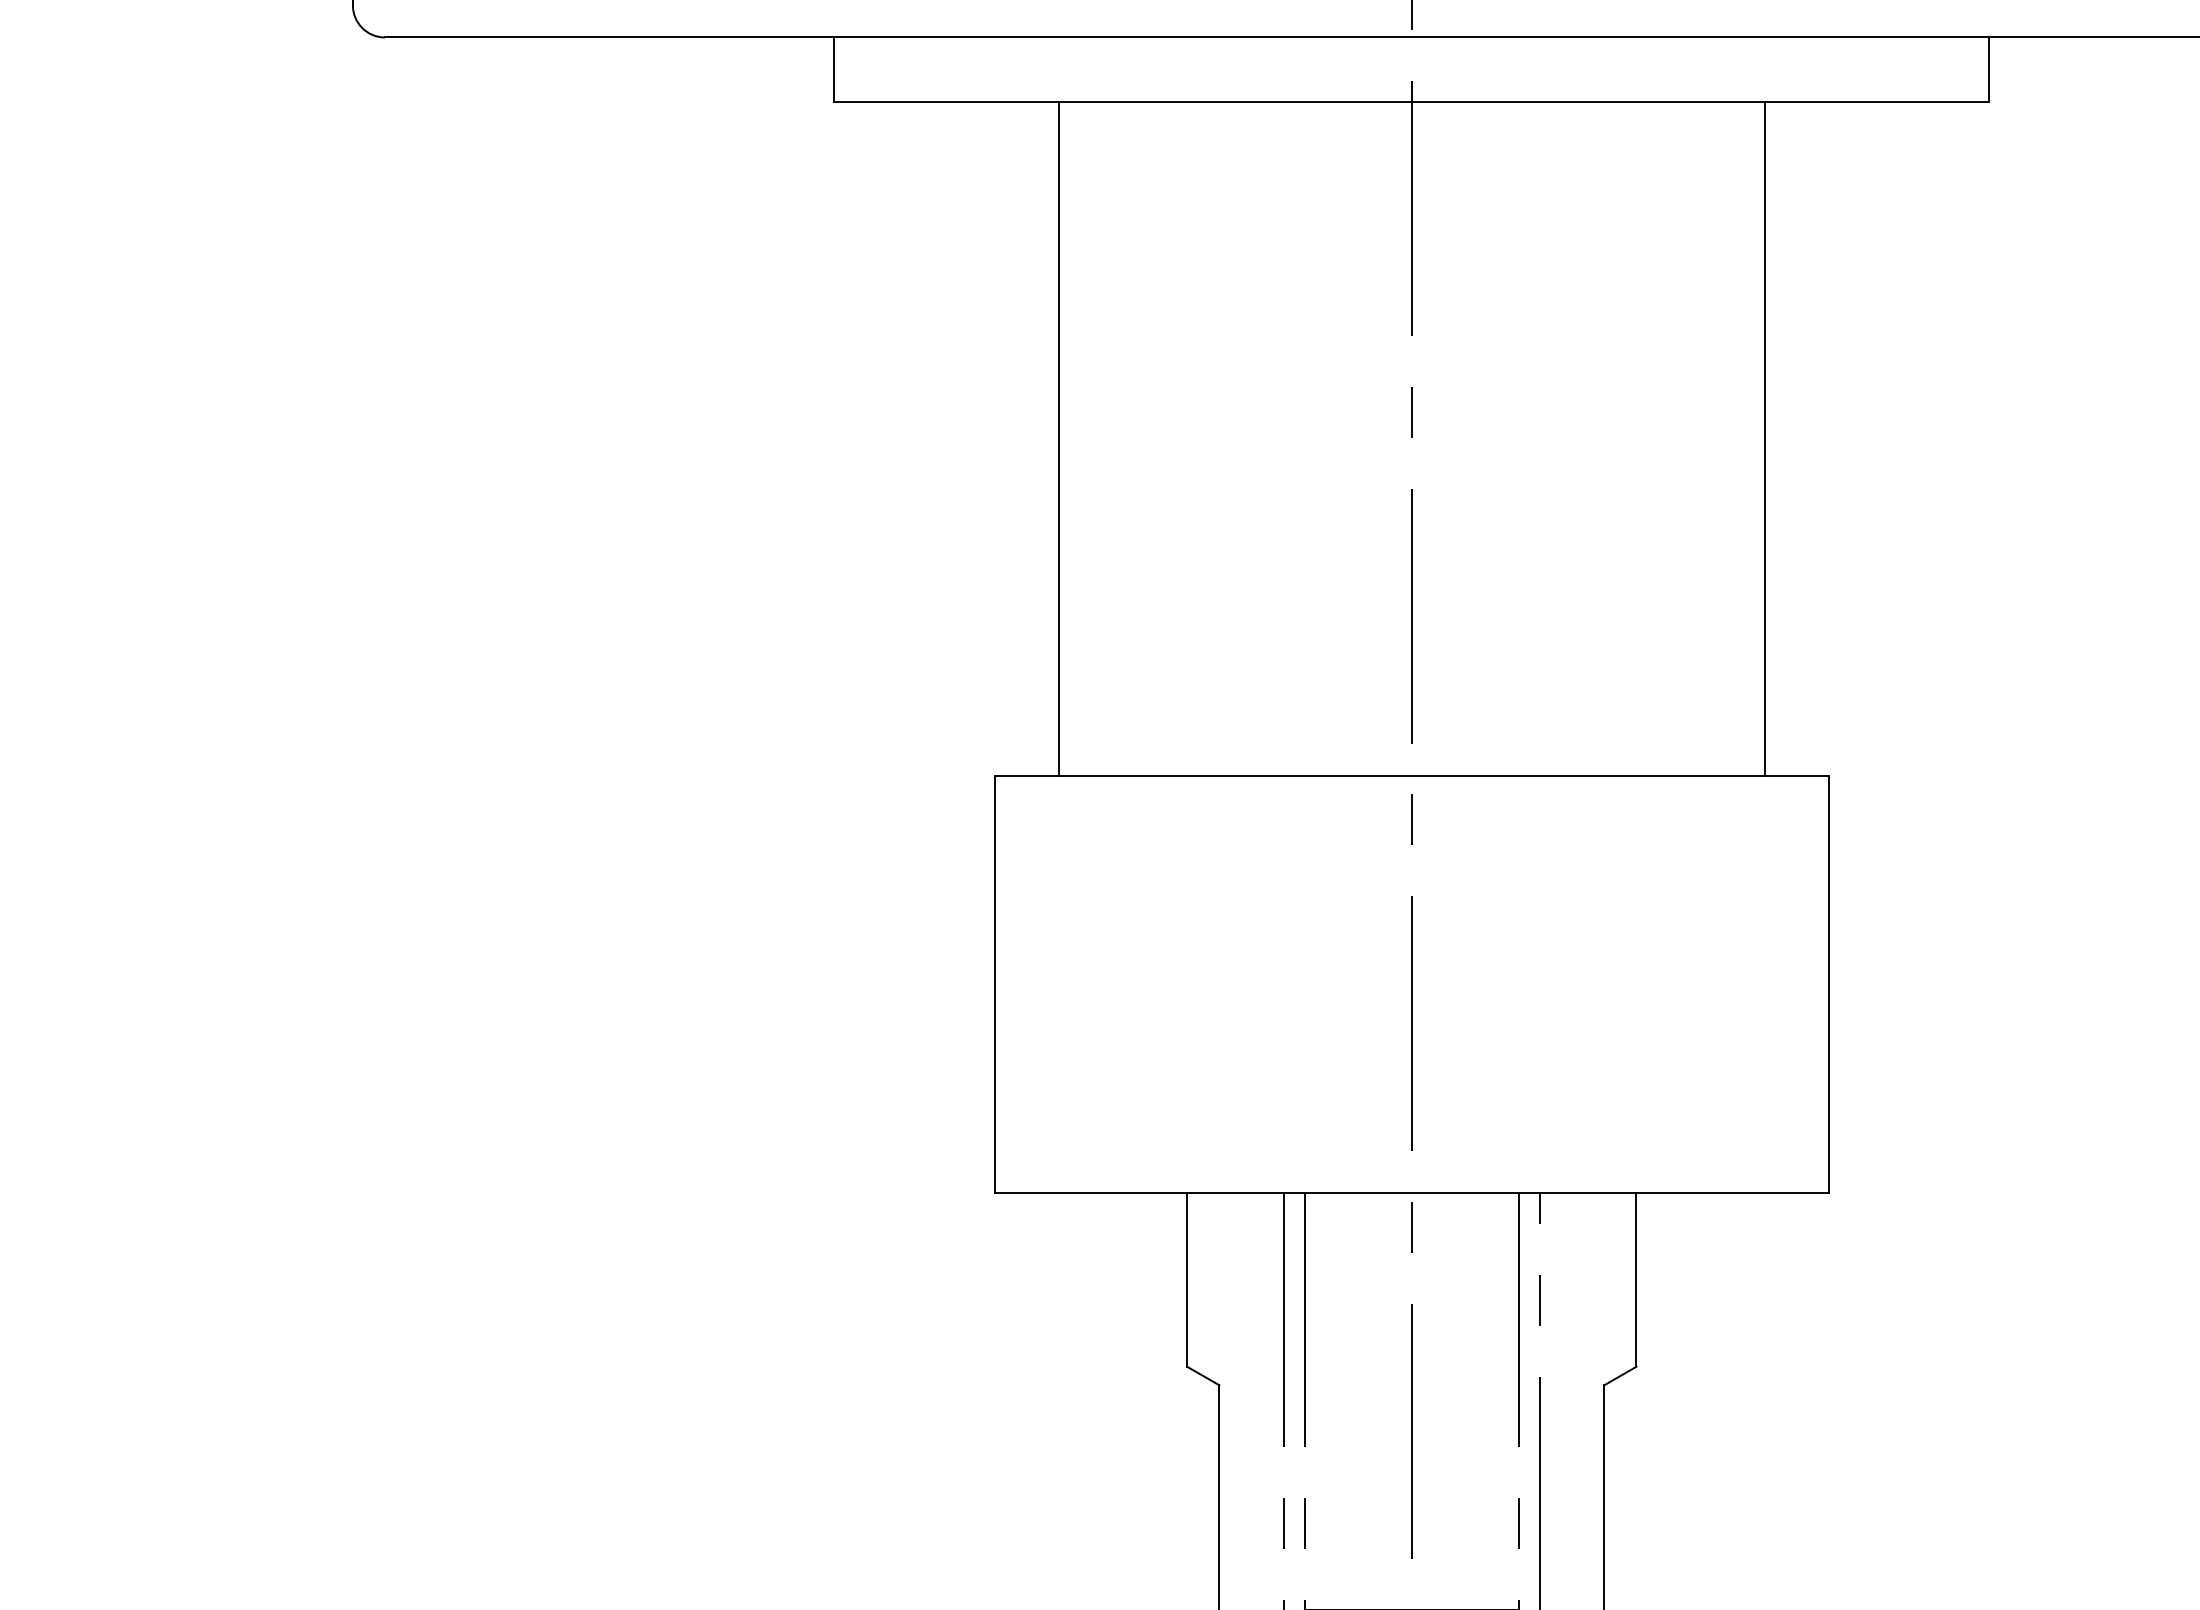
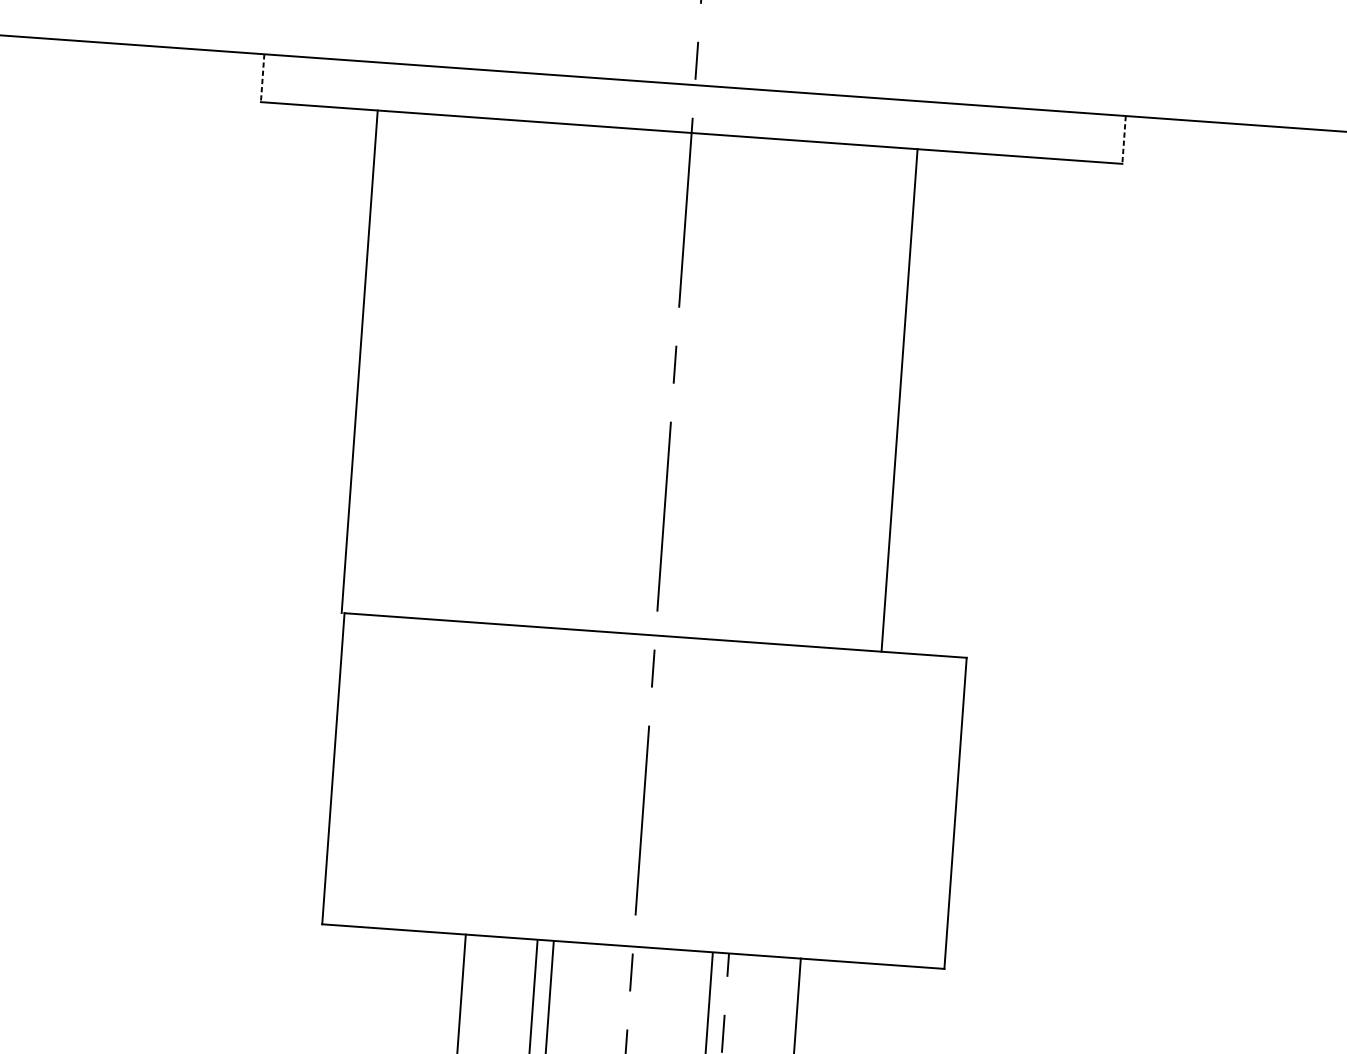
line: (834, 70) -> (262, 78), solid -> dashed
line: (1989, 70) -> (1124, 140), solid -> dashed
line: (1058, 438) -> (359, 361), moved
line: (1764, 438) -> (899, 400), moved

